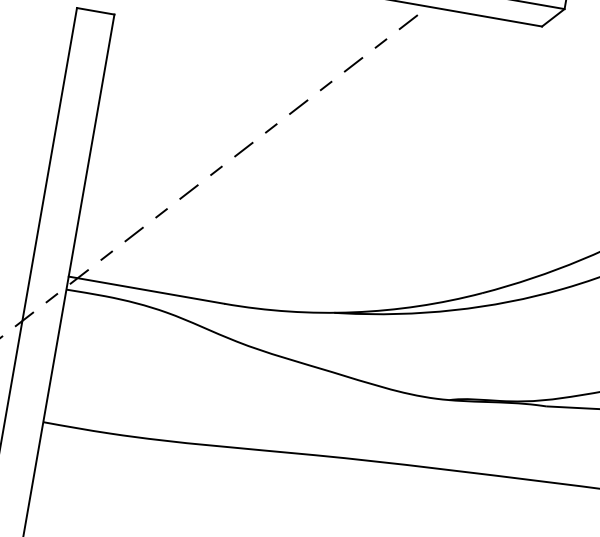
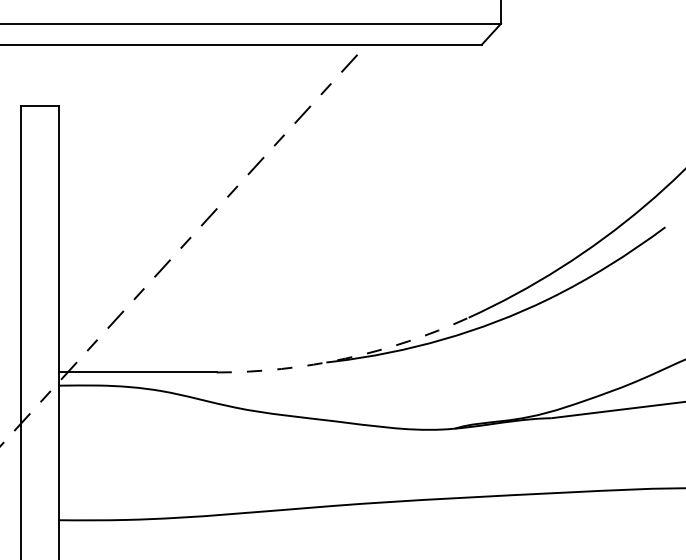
arc: (353, 312) -> (345, 358), solid -> dashed

